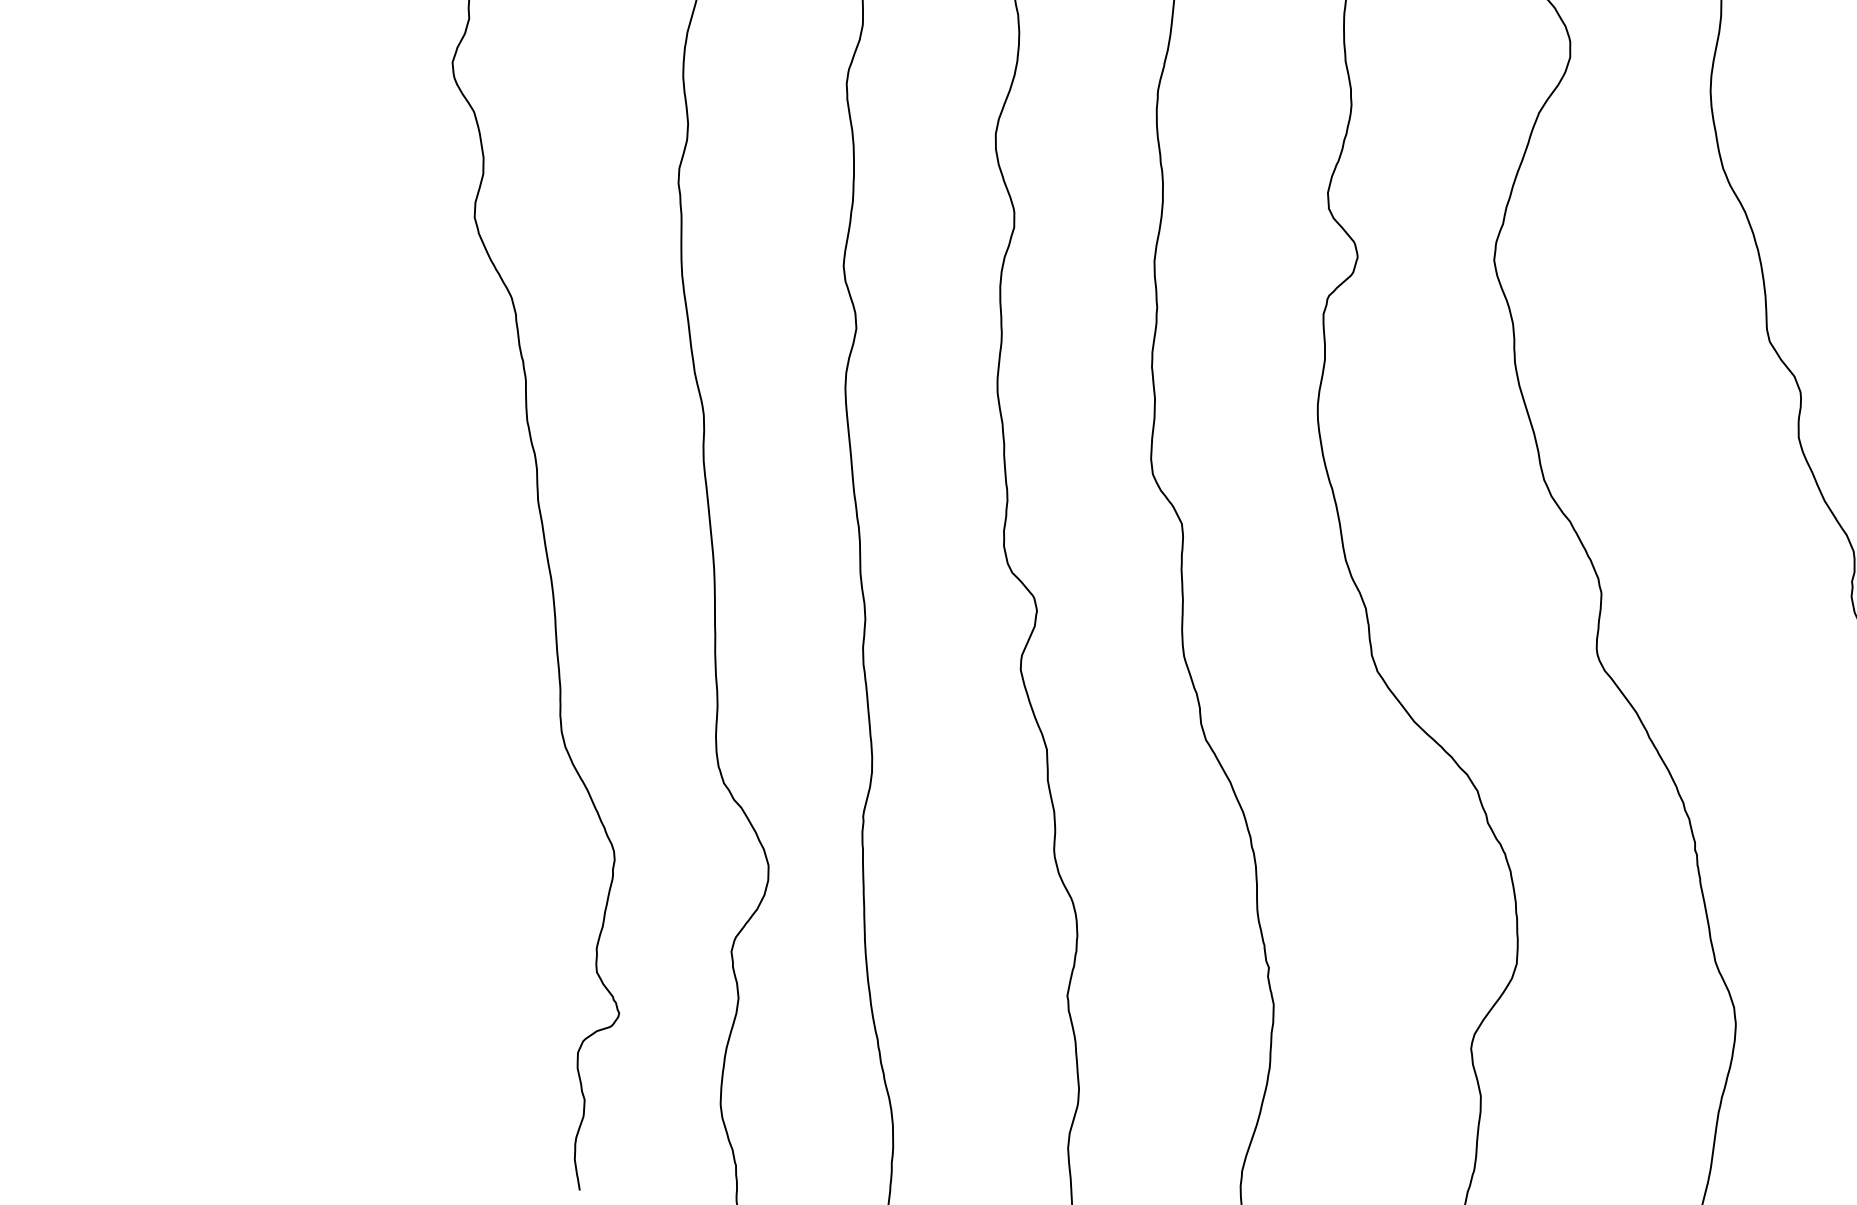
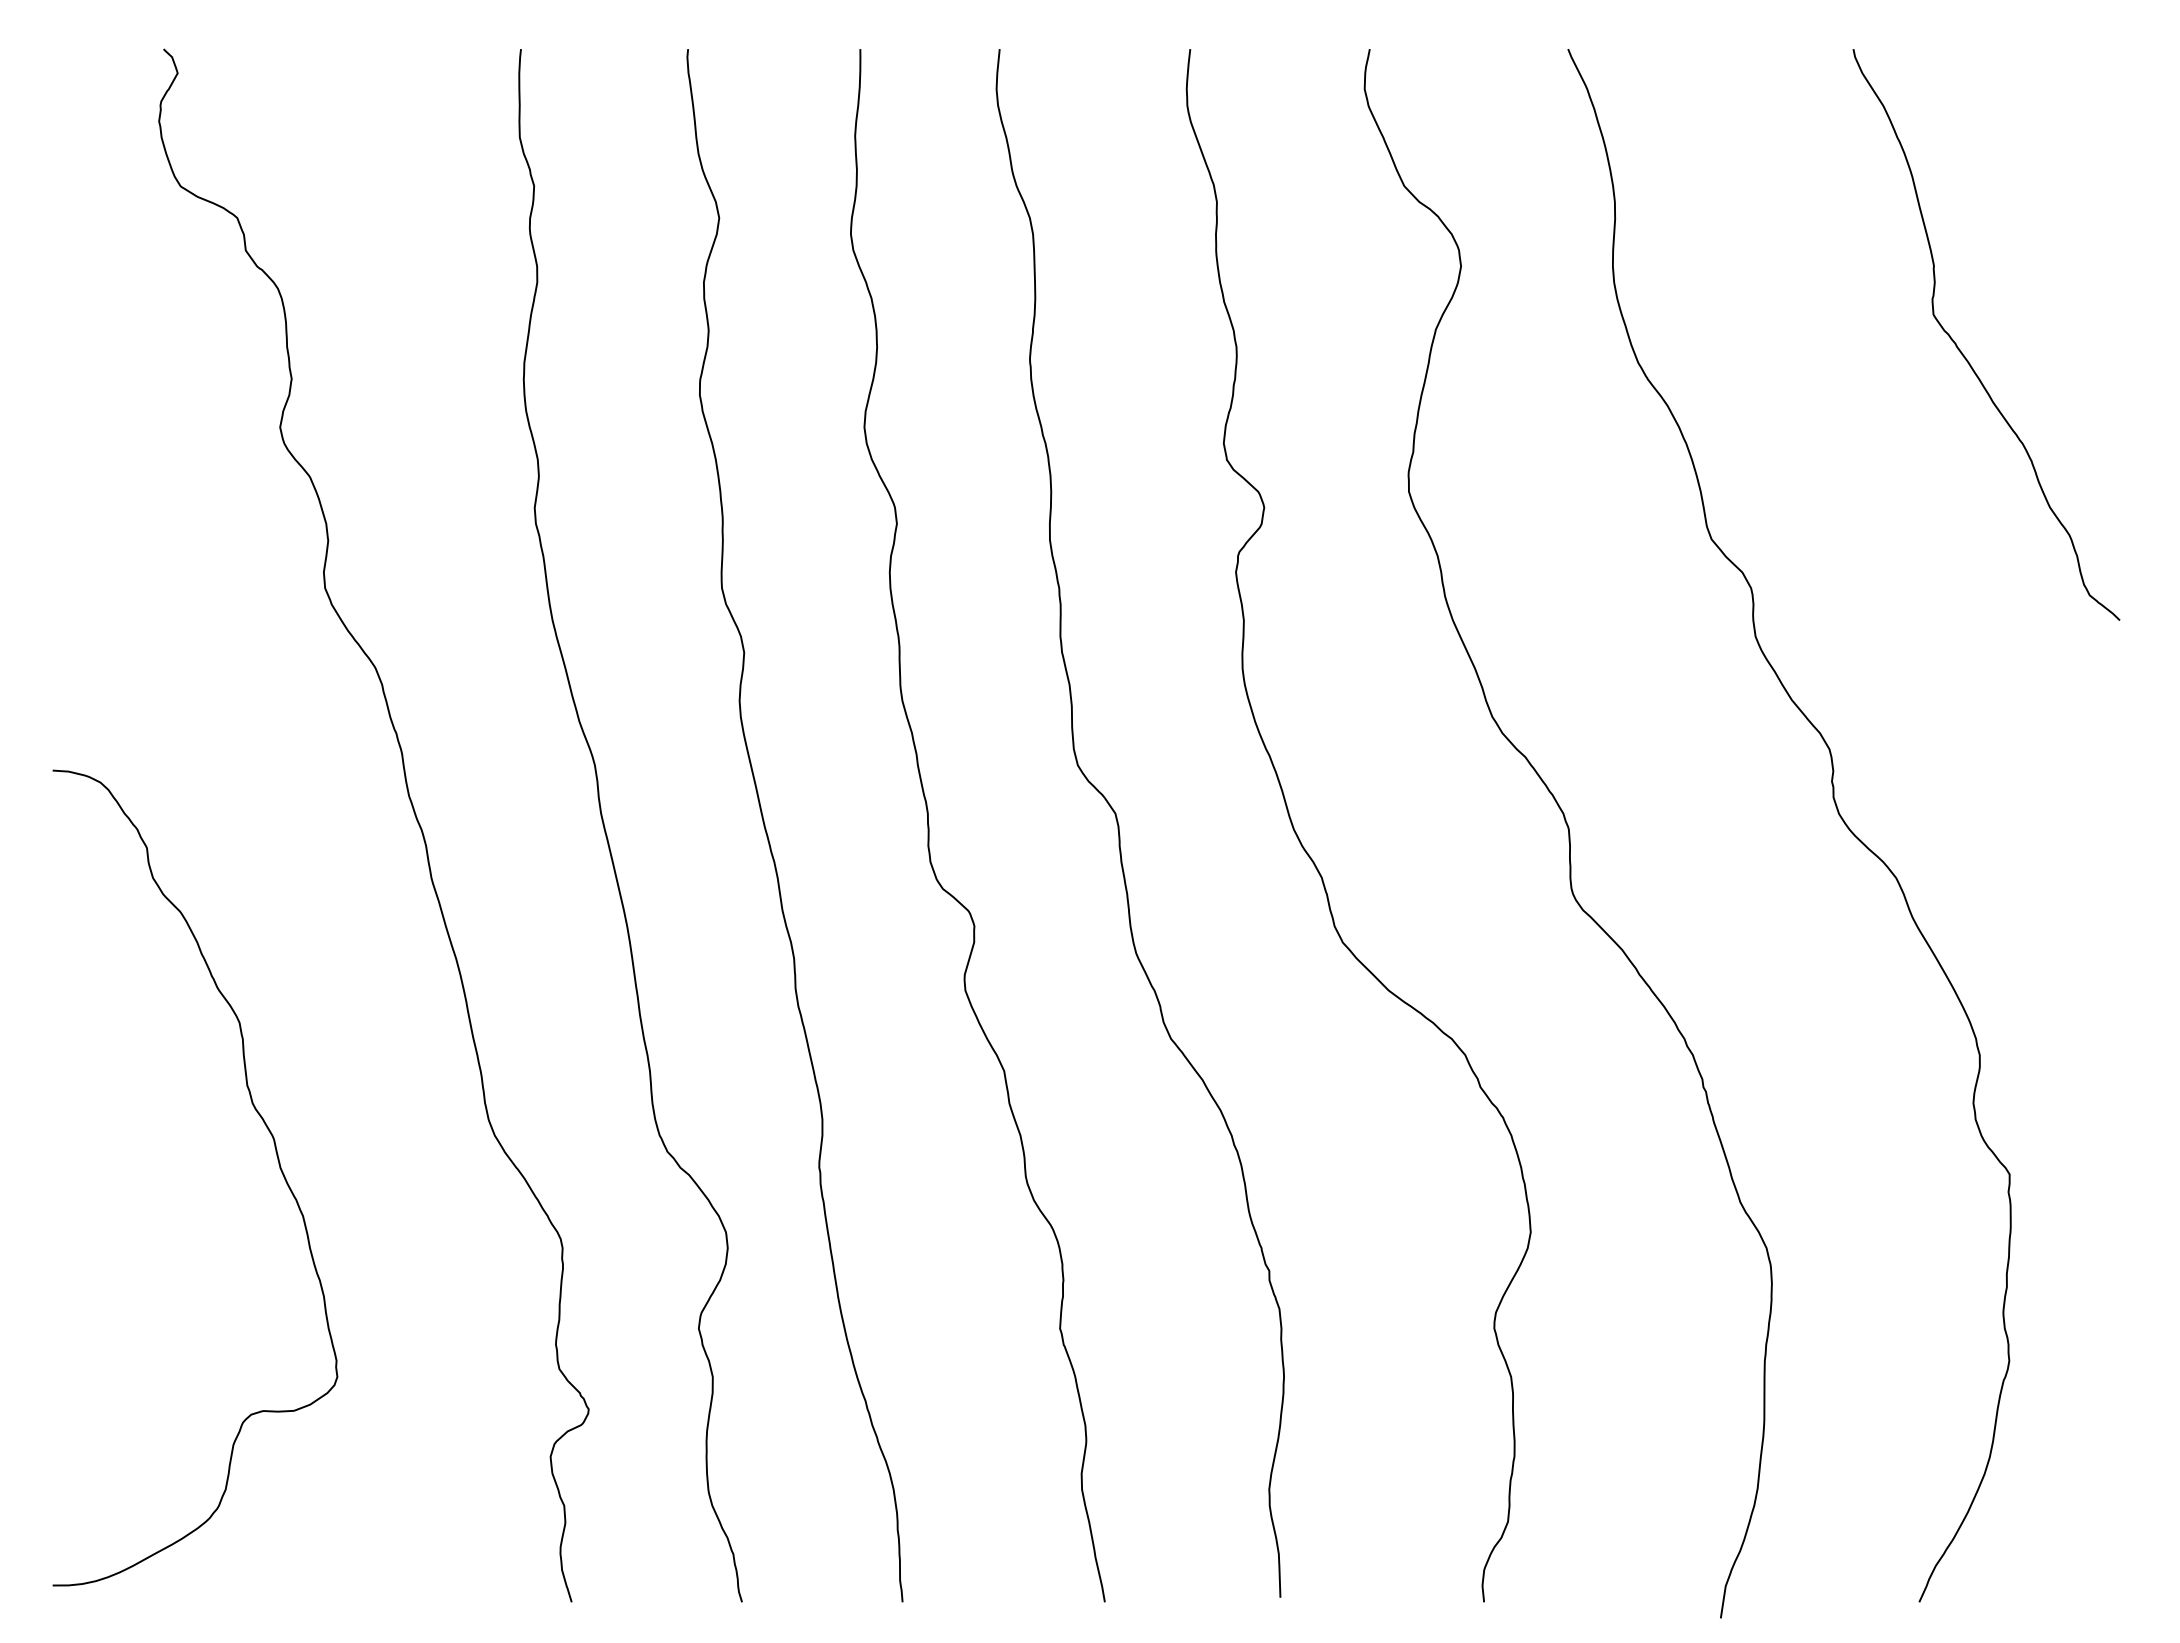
curve: (359, 739) -> (276, 1156), added

